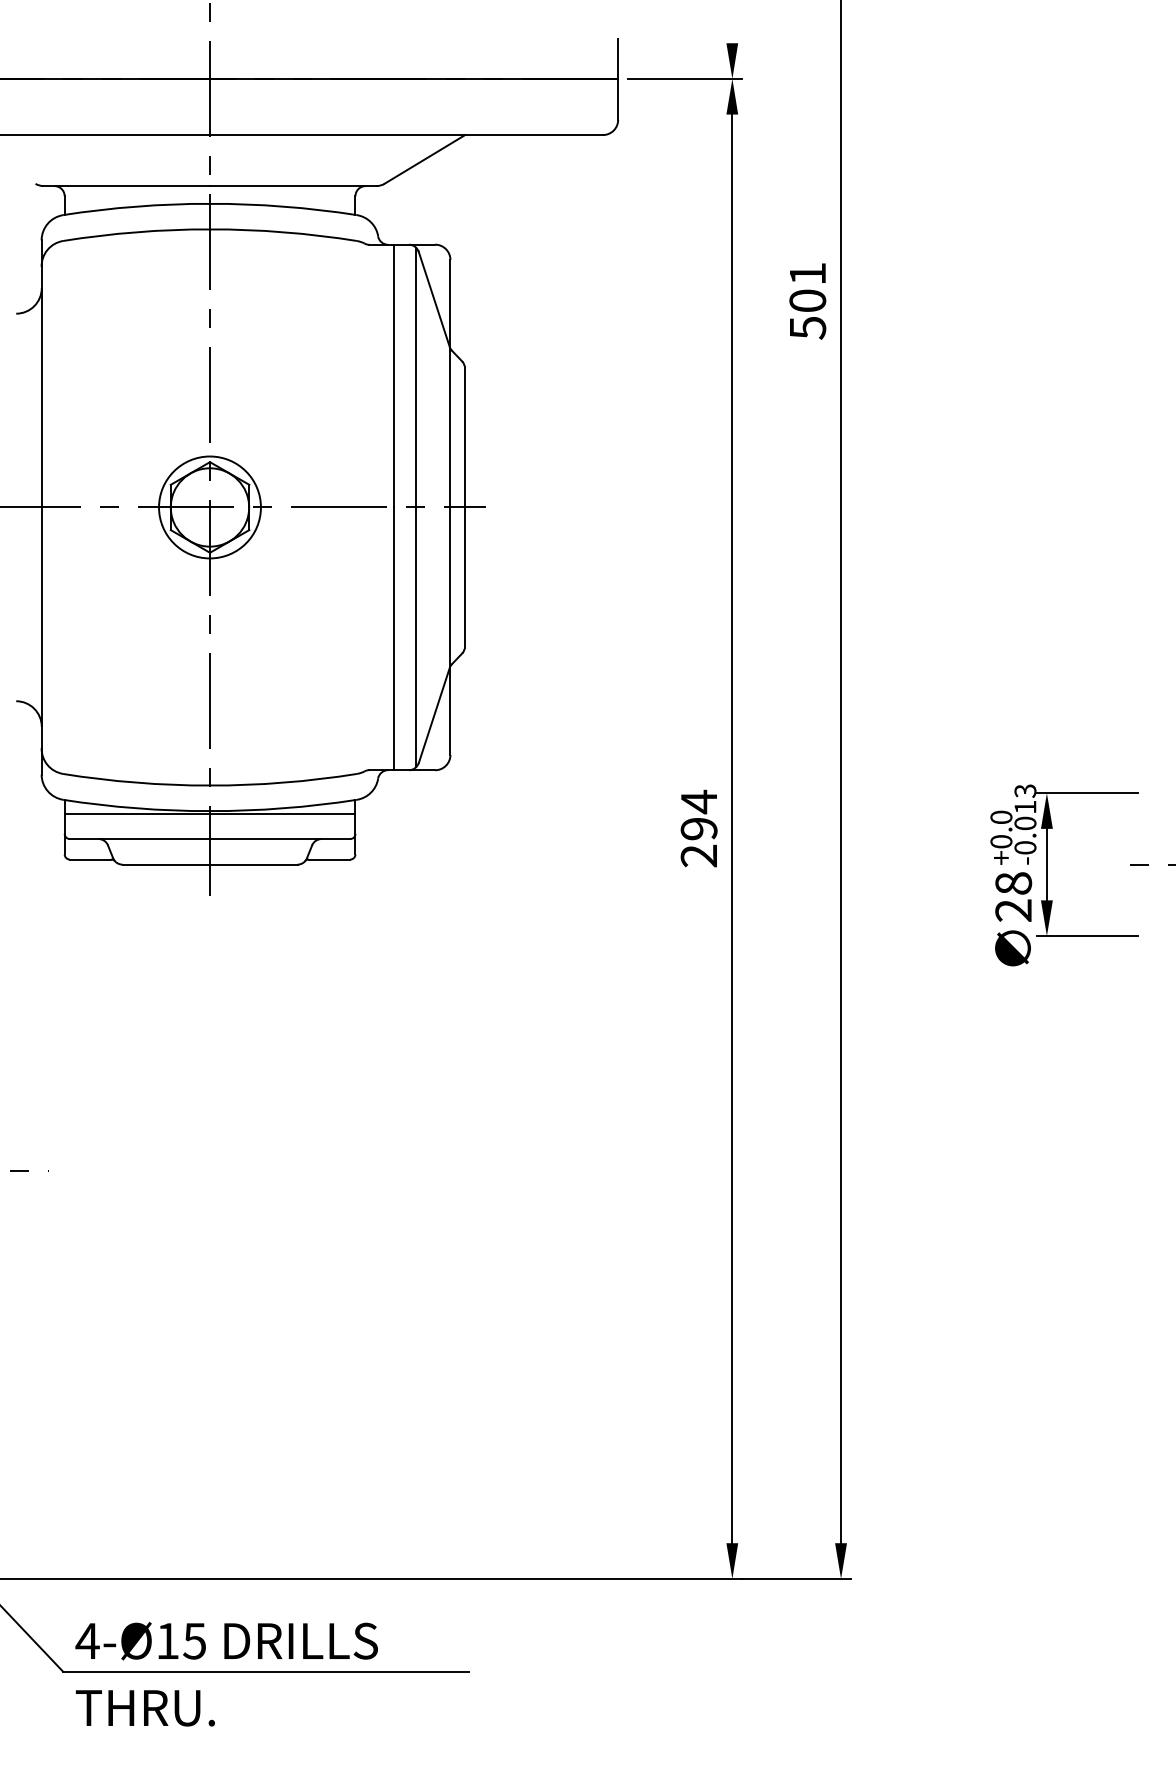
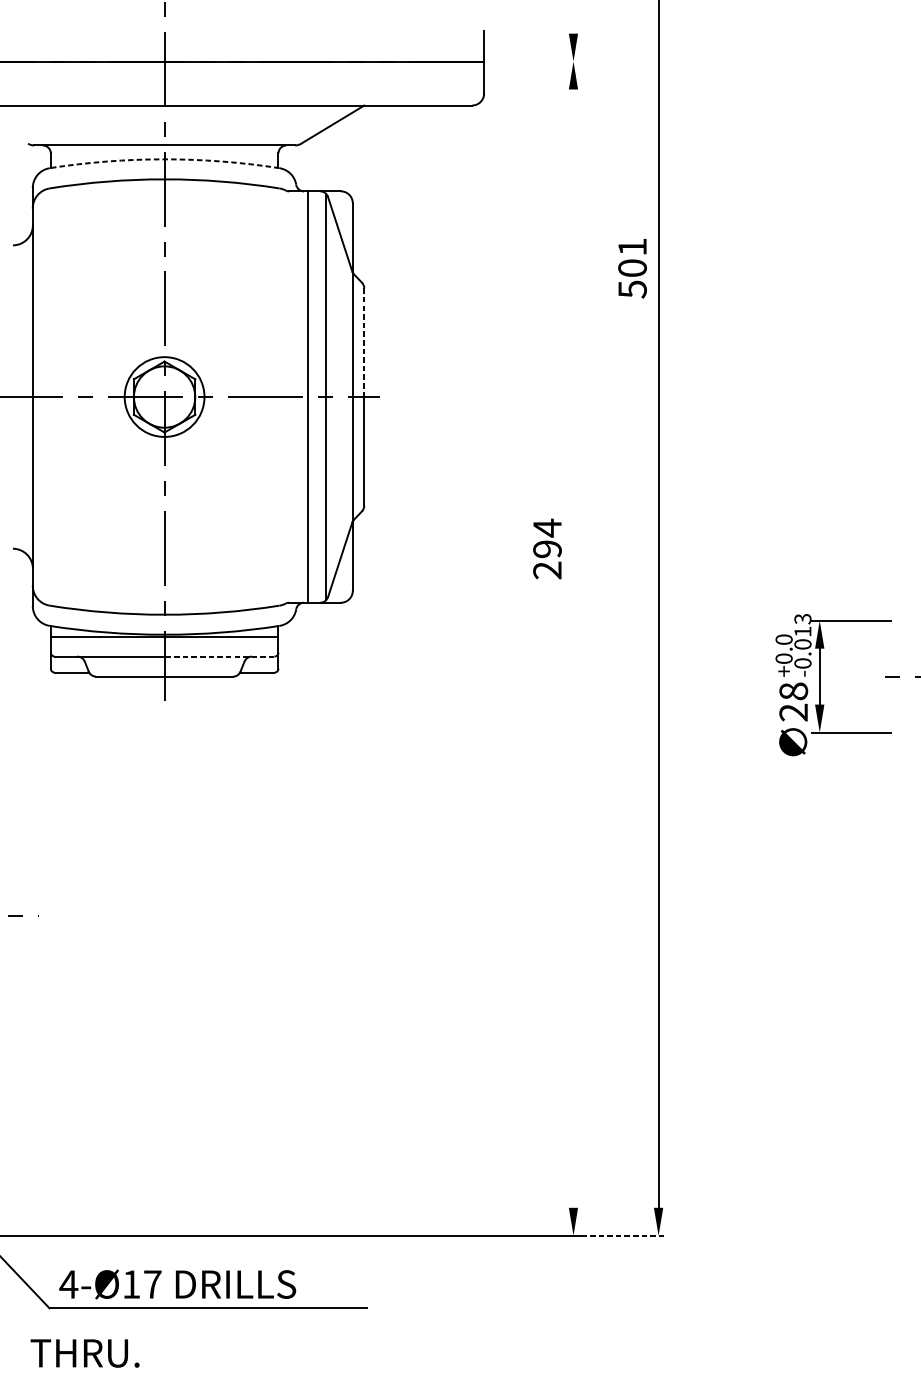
line: (685, 78) -> (536, 61), removed
arc: (210, 203) -> (164, 159), solid -> dashed
text: (807, 301) -> (632, 268), moved
line: (465, 438) -> (364, 343), solid -> dashed
text: (698, 828) -> (546, 548), moved
line: (732, 828) -> (573, 648), removed
line: (279, 839) -> (219, 656), solid -> dashed
line: (797, 1578) -> (624, 1235), solid -> dashed
text: (194, 1641) -> (152, 1284), 4-Ø15 -> 4-Ø17
text: (145, 1708) -> (85, 1353), moved

